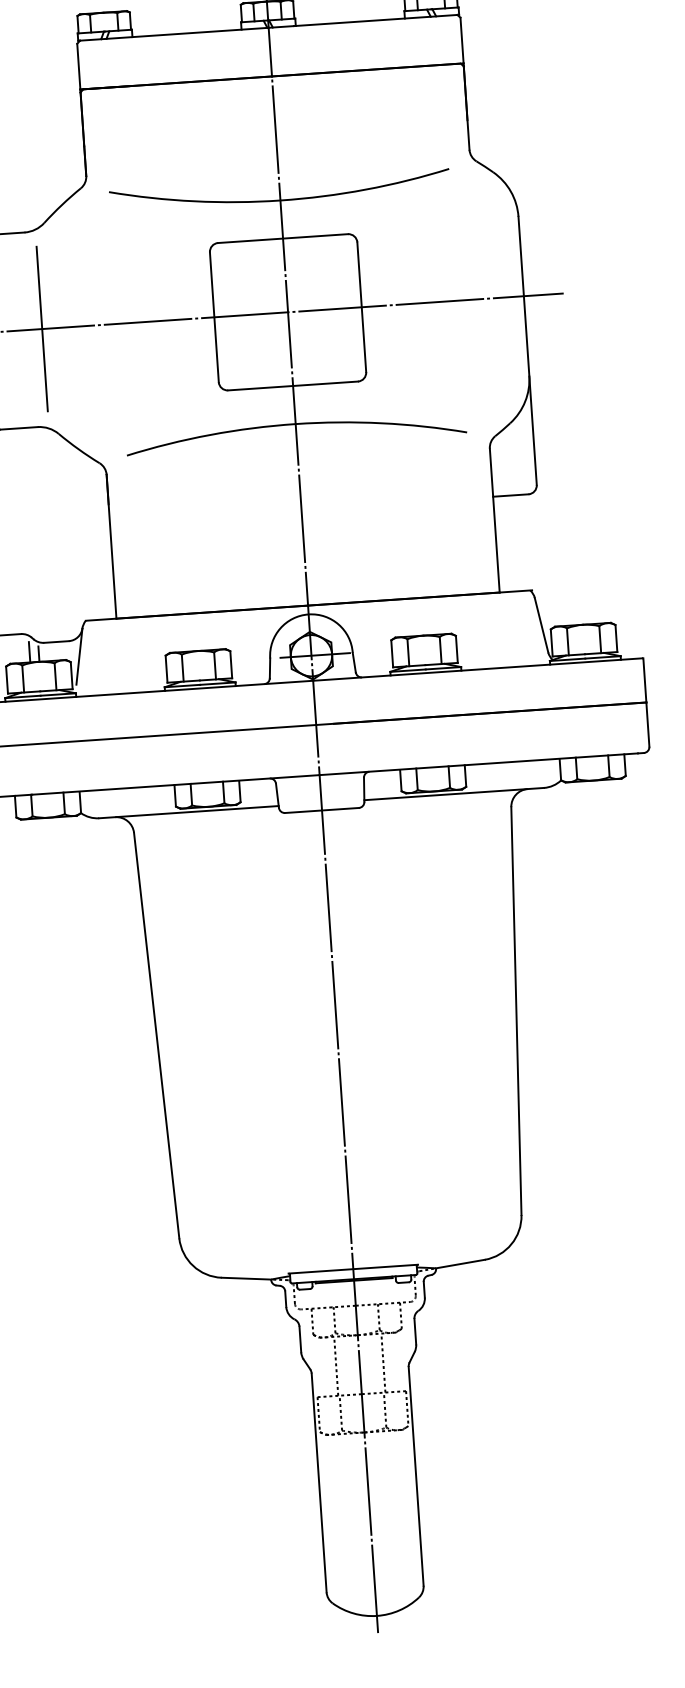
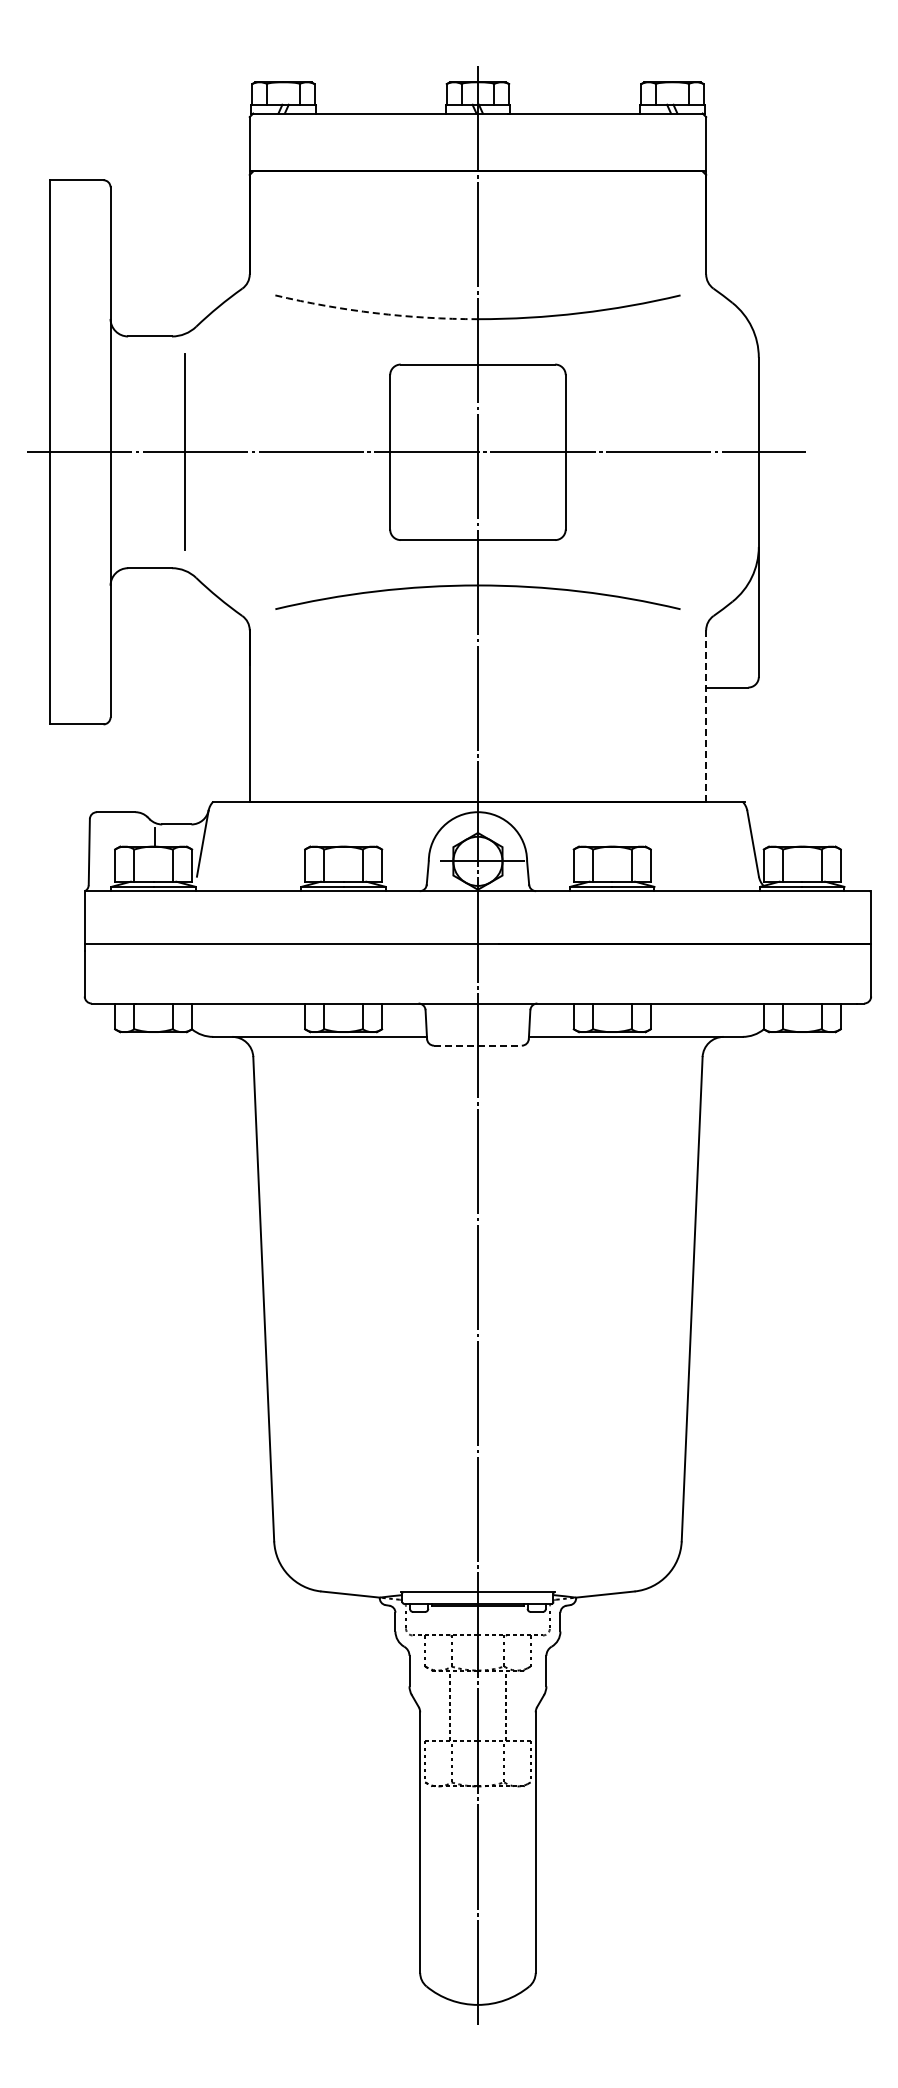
arc: (194, 201) -> (375, 313), solid -> dashed
line: (495, 521) -> (706, 716), solid -> dashed
line: (29, 652) -> (144, 834), removed
line: (321, 810) -> (477, 1045), solid -> dashed

